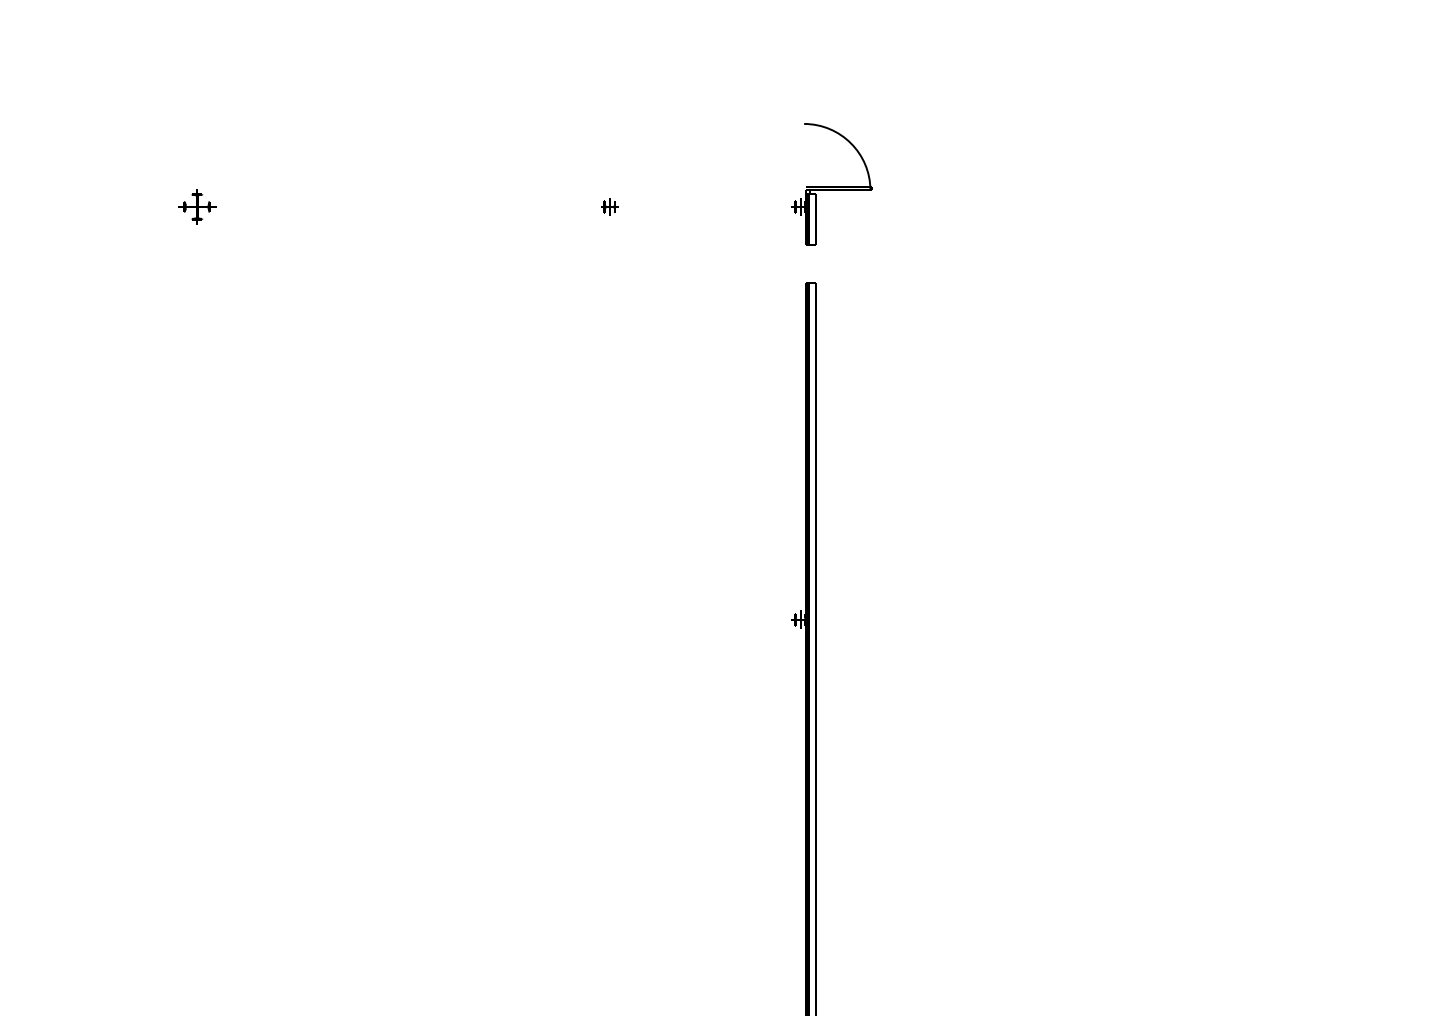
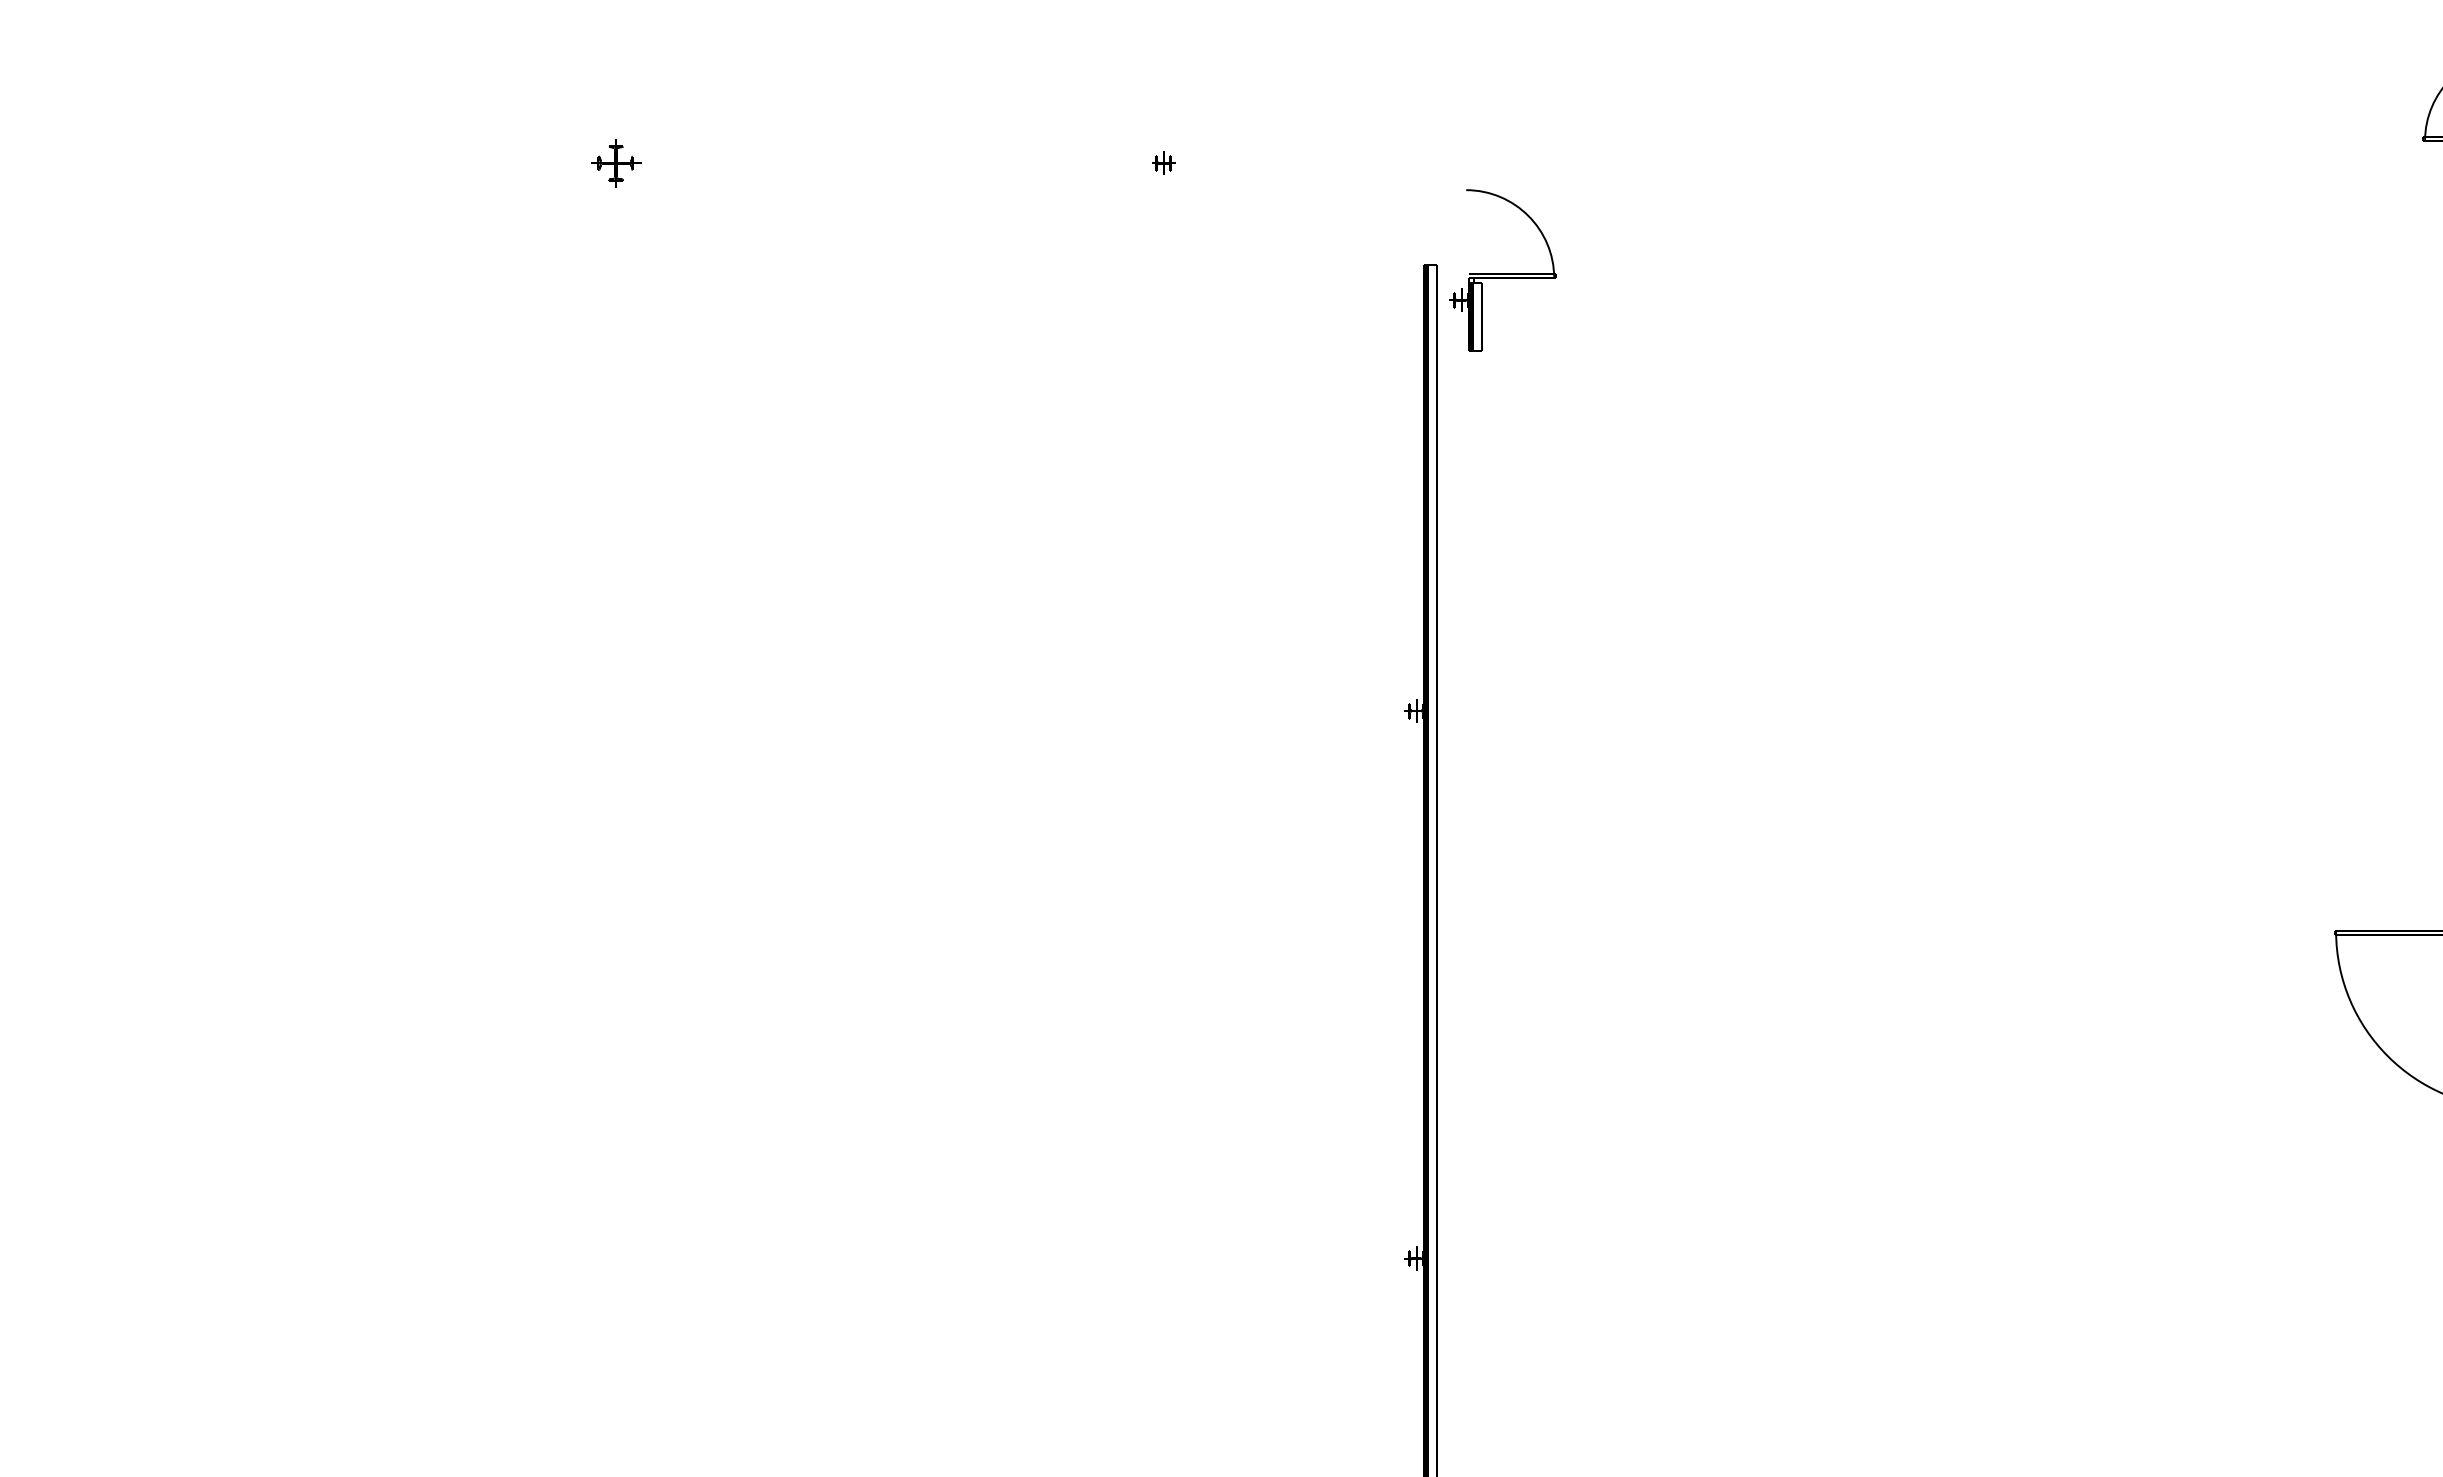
part: (831, 184) -> (1502, 270), moved

